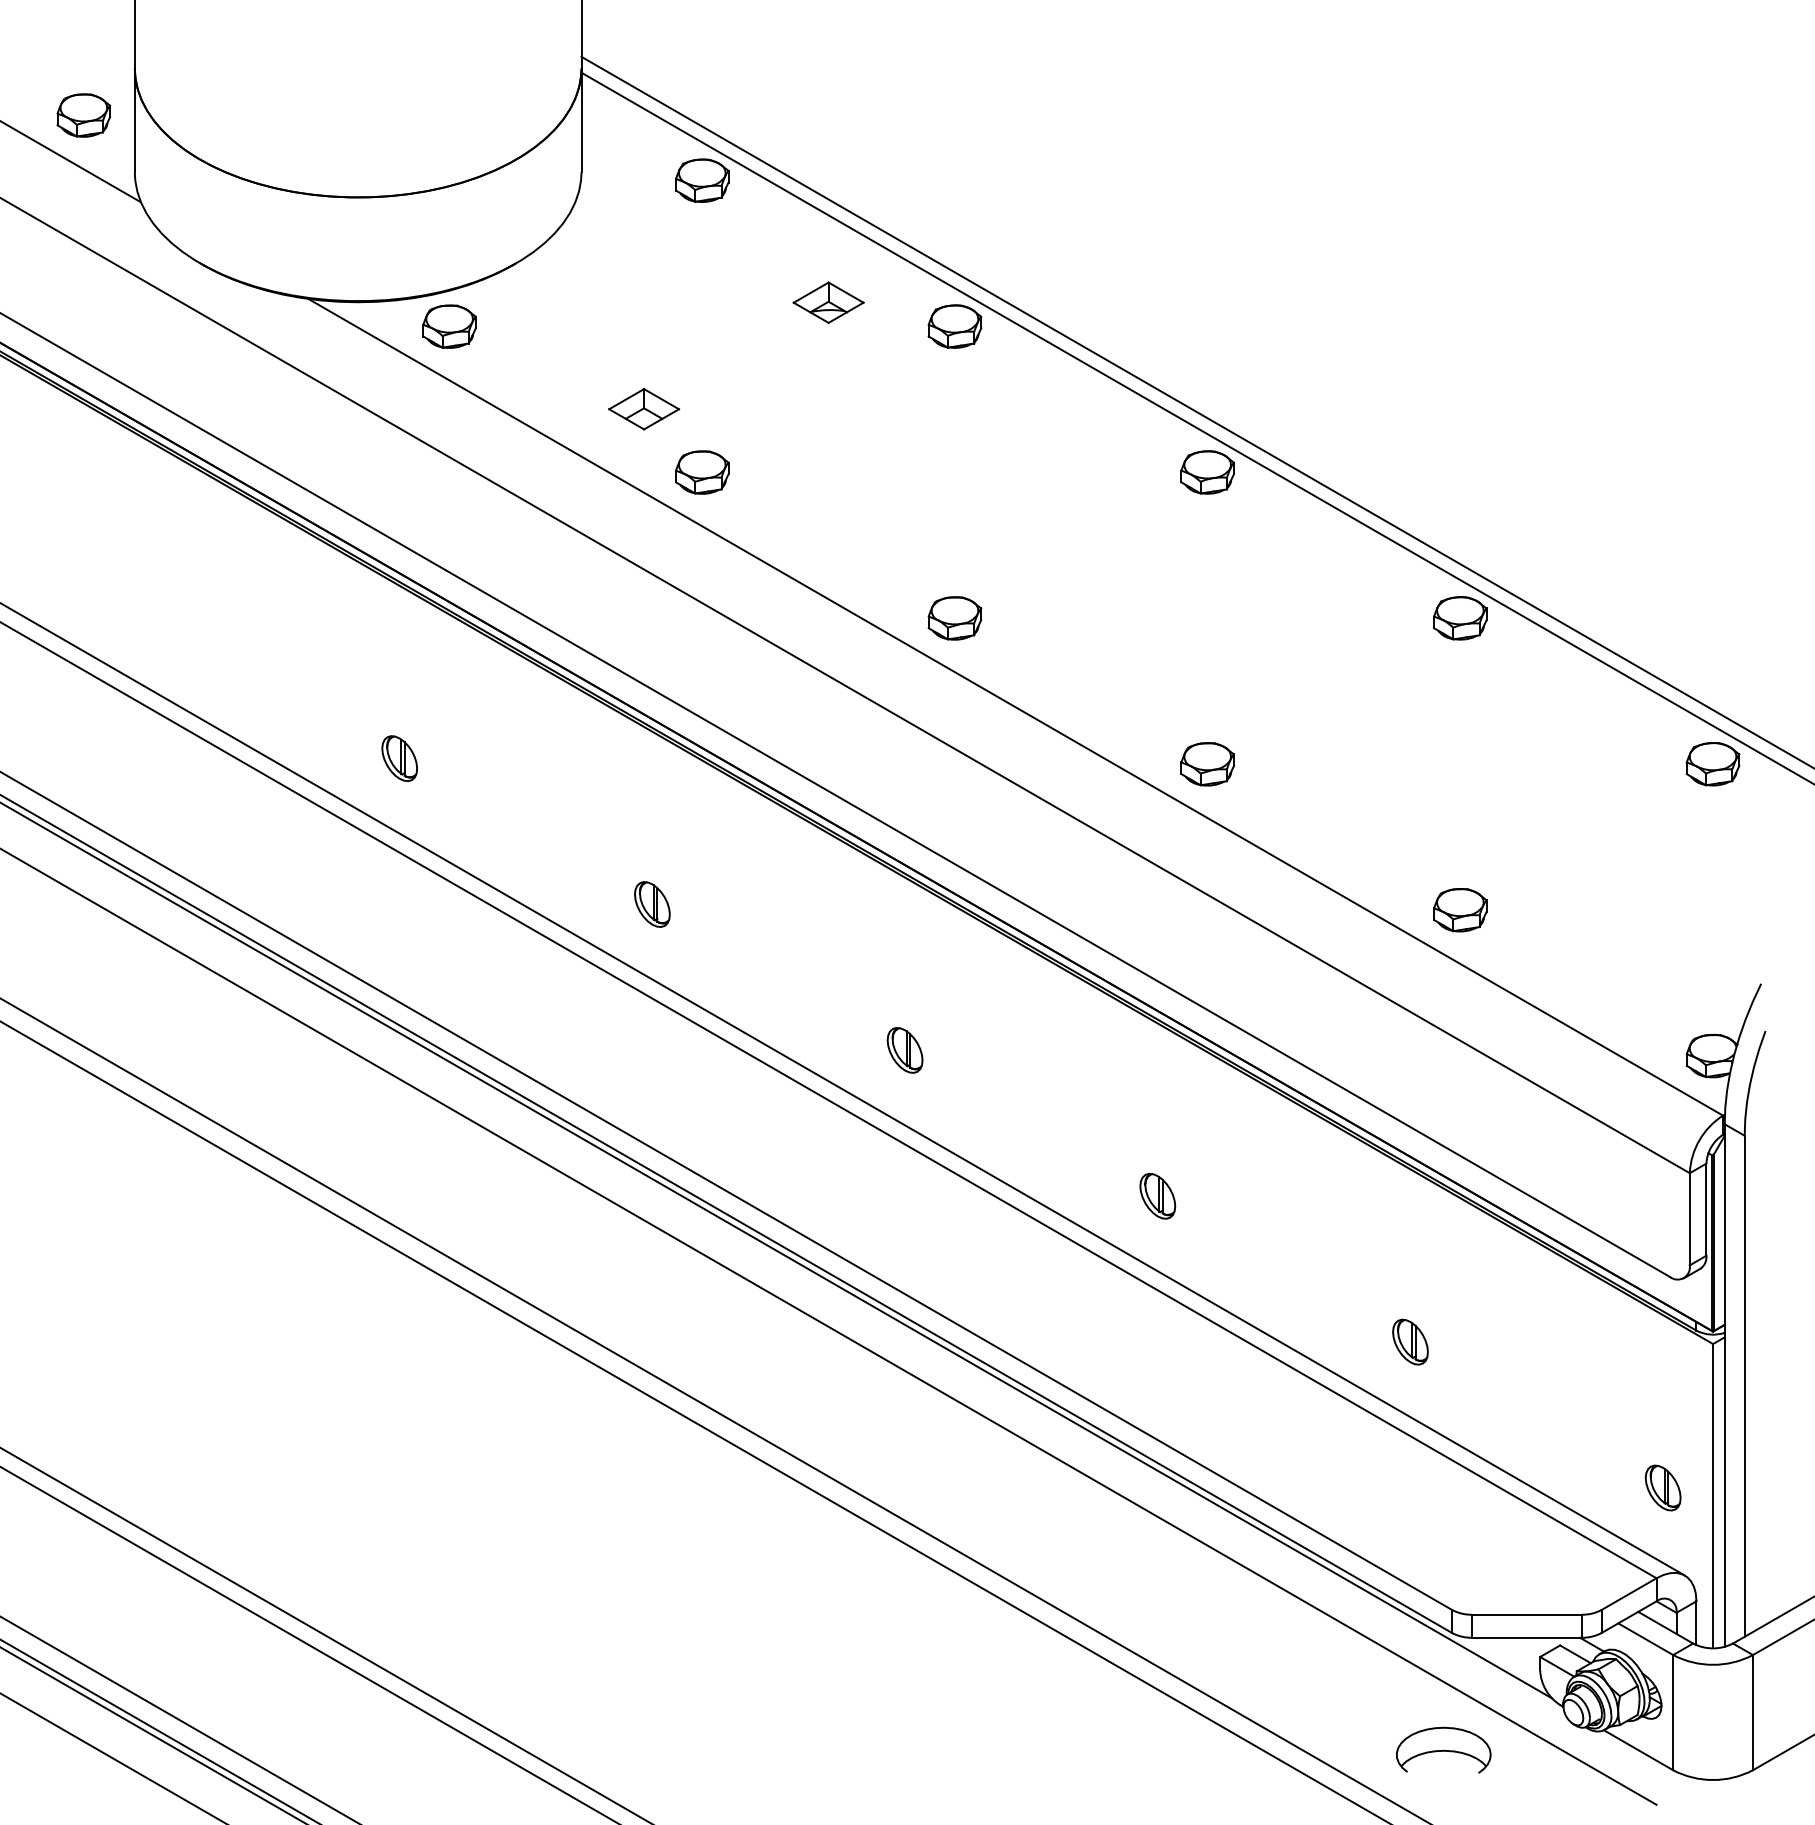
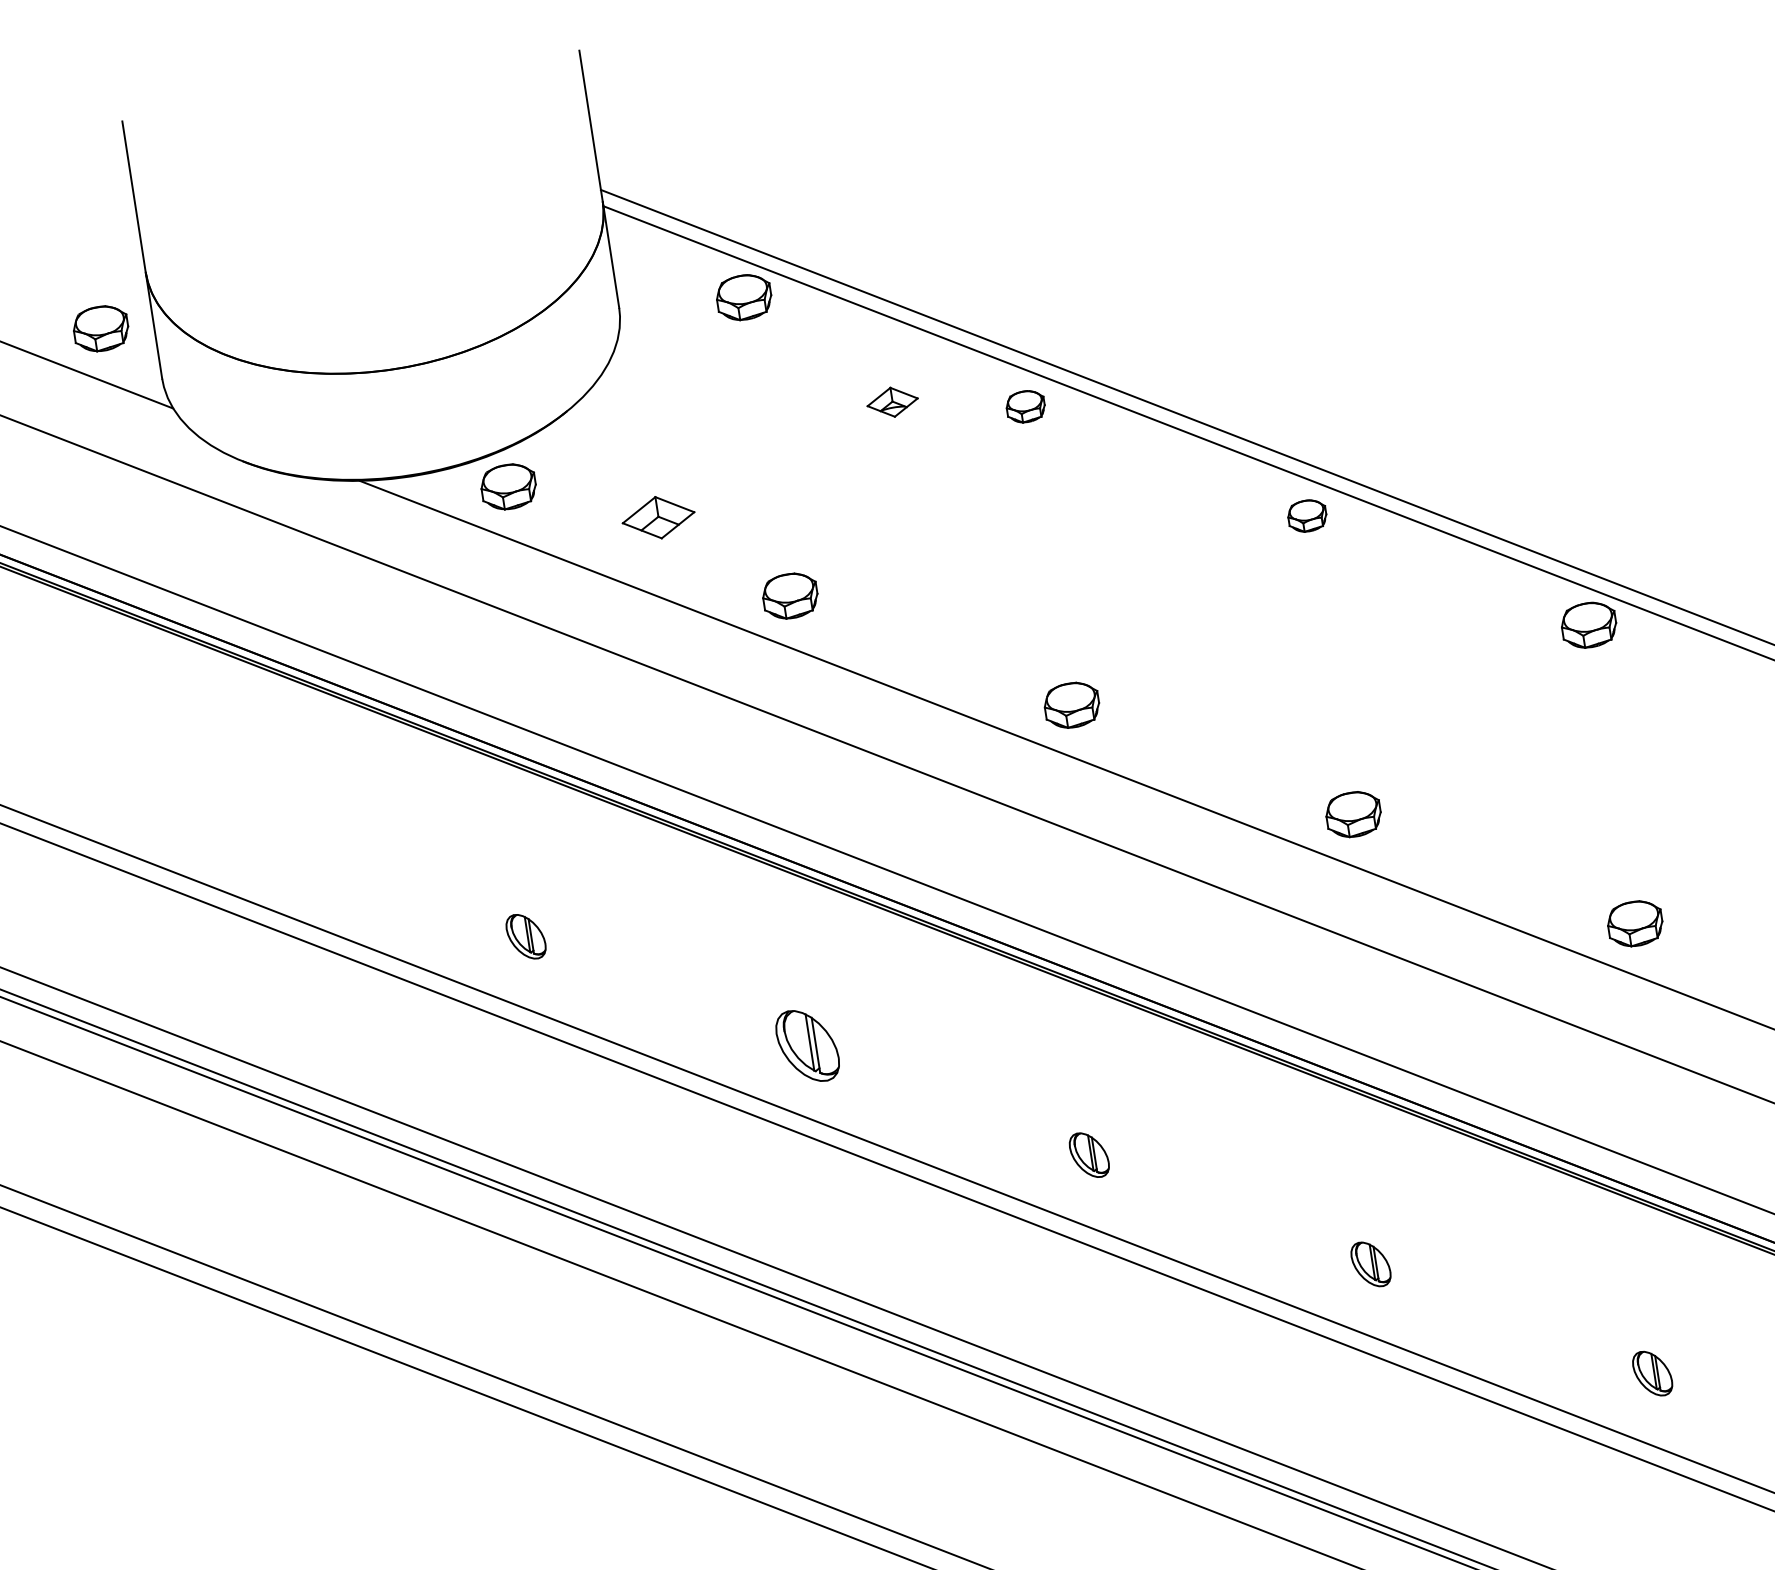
part: (828, 302) -> (892, 402), size x0.7
part: (954, 326) -> (1025, 406), size x0.7
part: (644, 409) -> (659, 517), moved
part: (1207, 472) -> (1307, 516), size x0.7
part: (652, 904) -> (807, 1045), size x1.6

